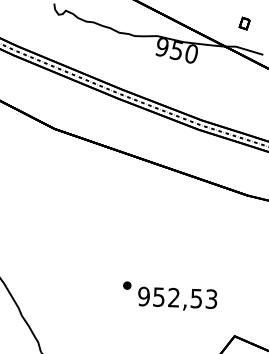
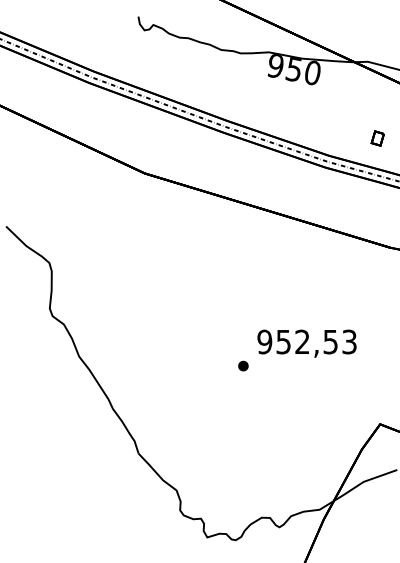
part: (244, 23) -> (377, 138), moved
text: (177, 299) -> (306, 343), moved

